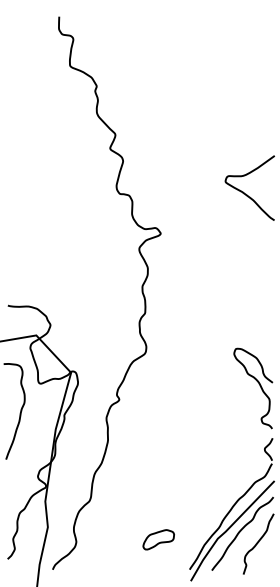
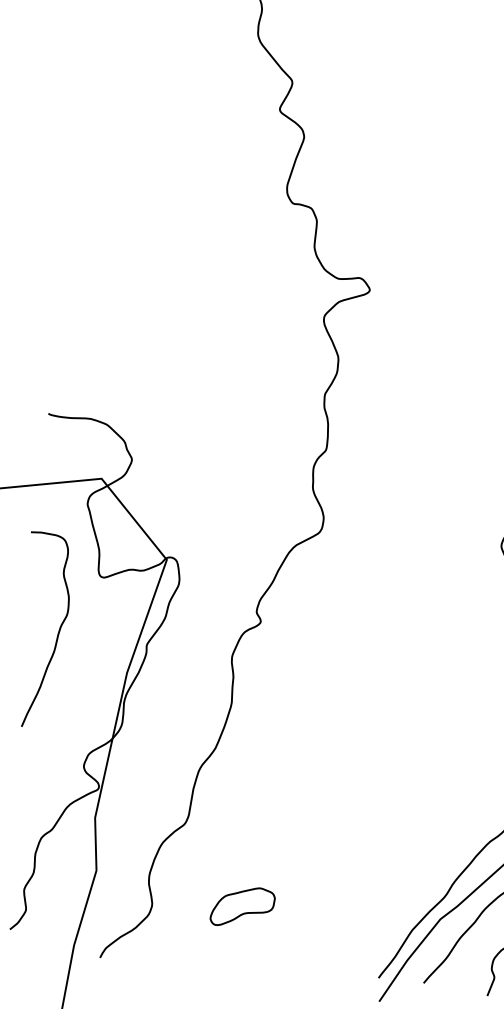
part: (158, 539) -> (242, 906), moved

